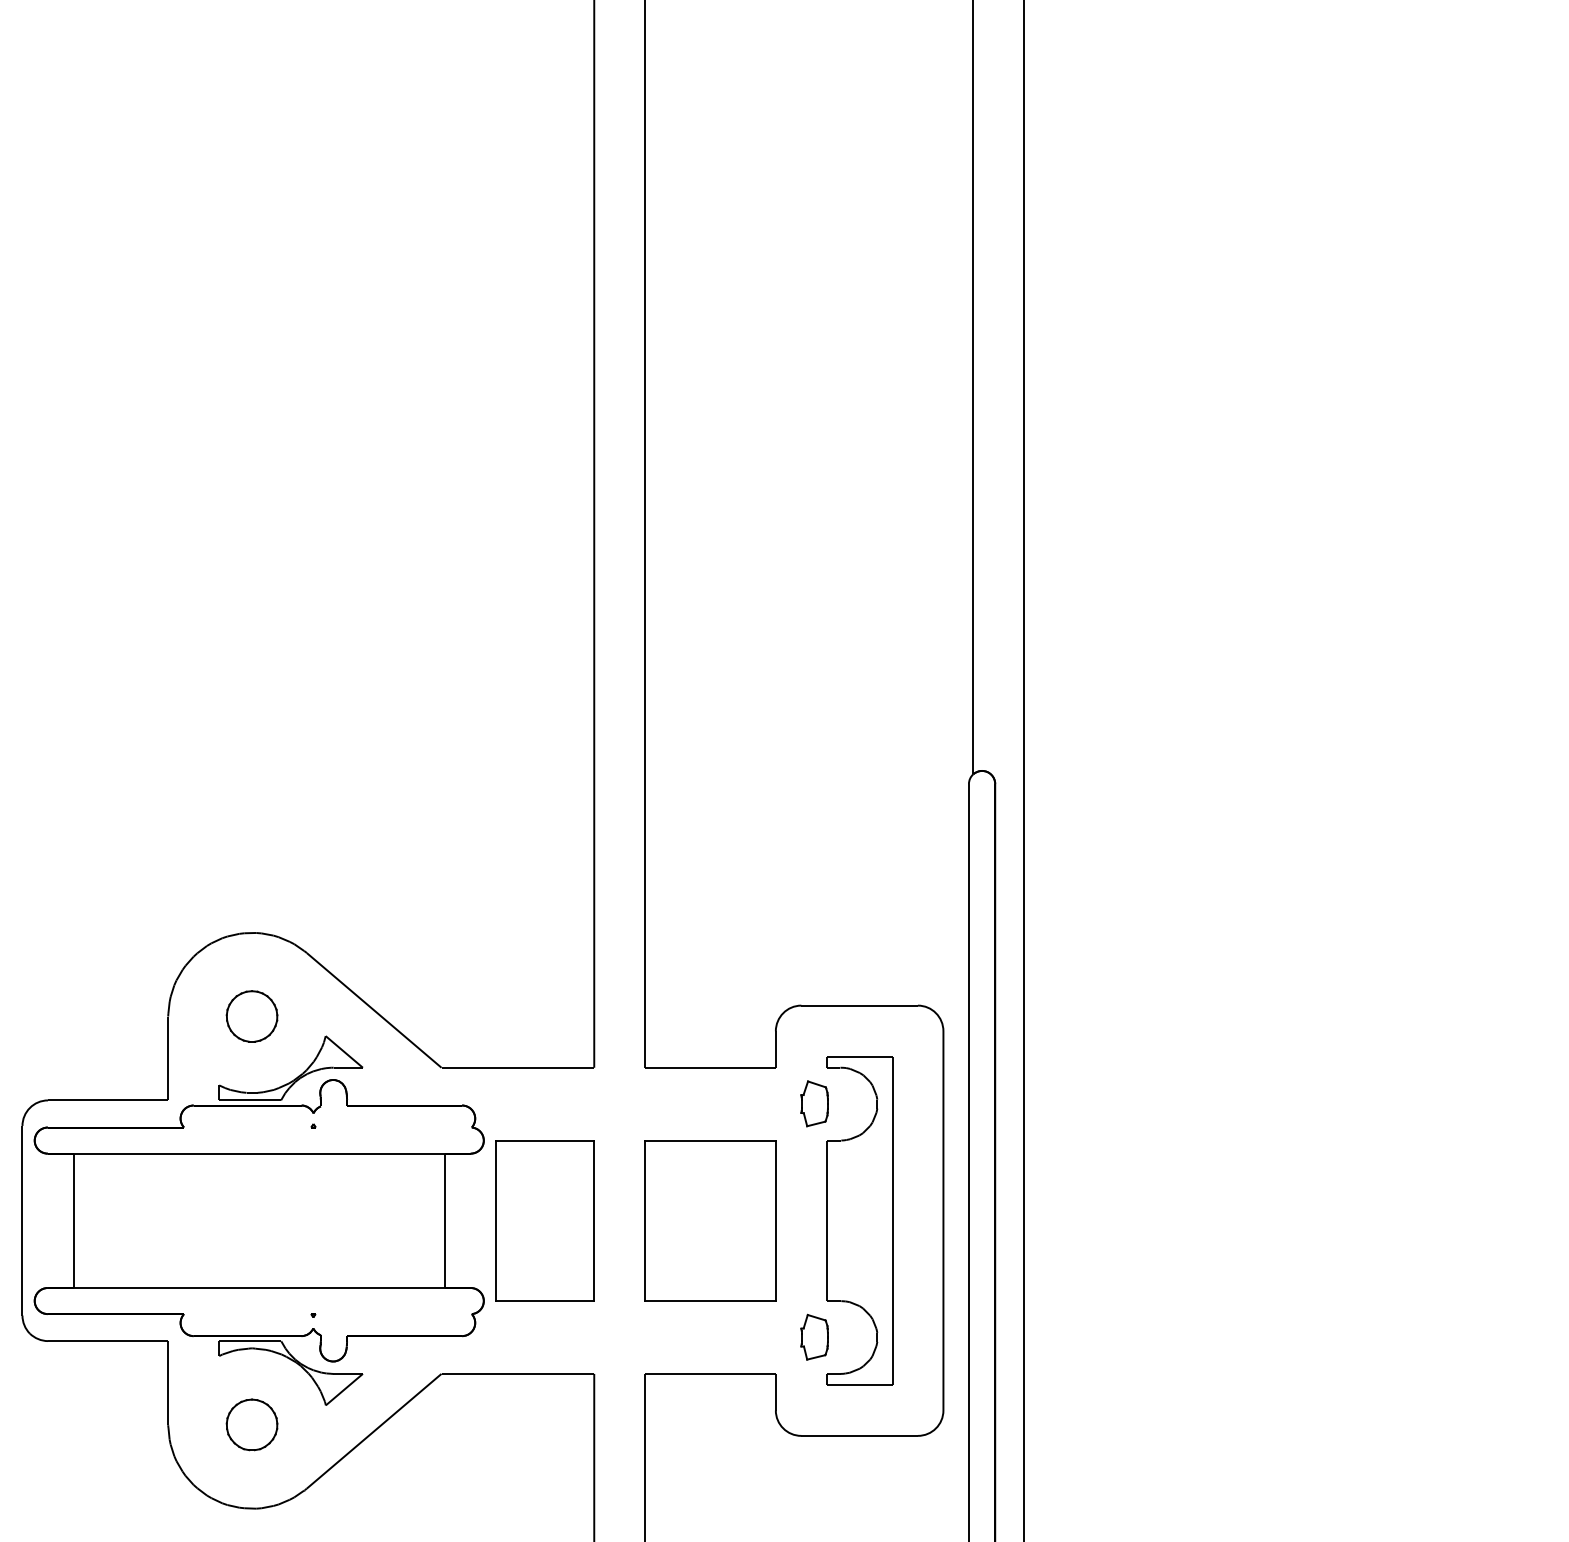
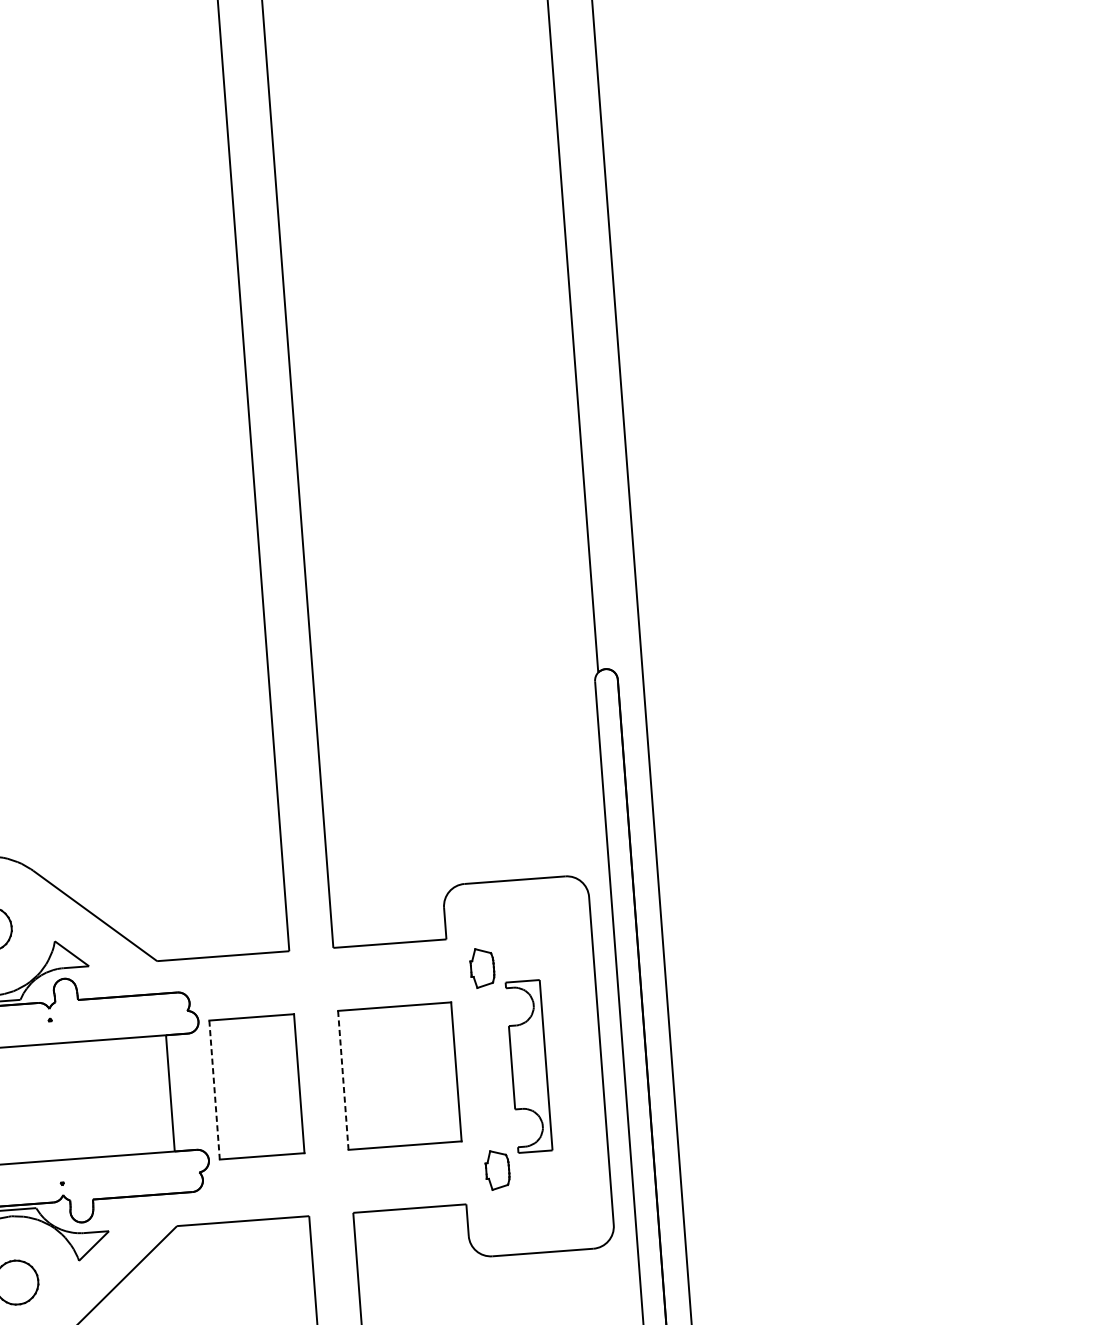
part: (859, 1220) -> (528, 1066), size x0.6
line: (496, 1221) -> (214, 1090), solid -> dashed
line: (645, 1221) -> (343, 1080), solid -> dashed

